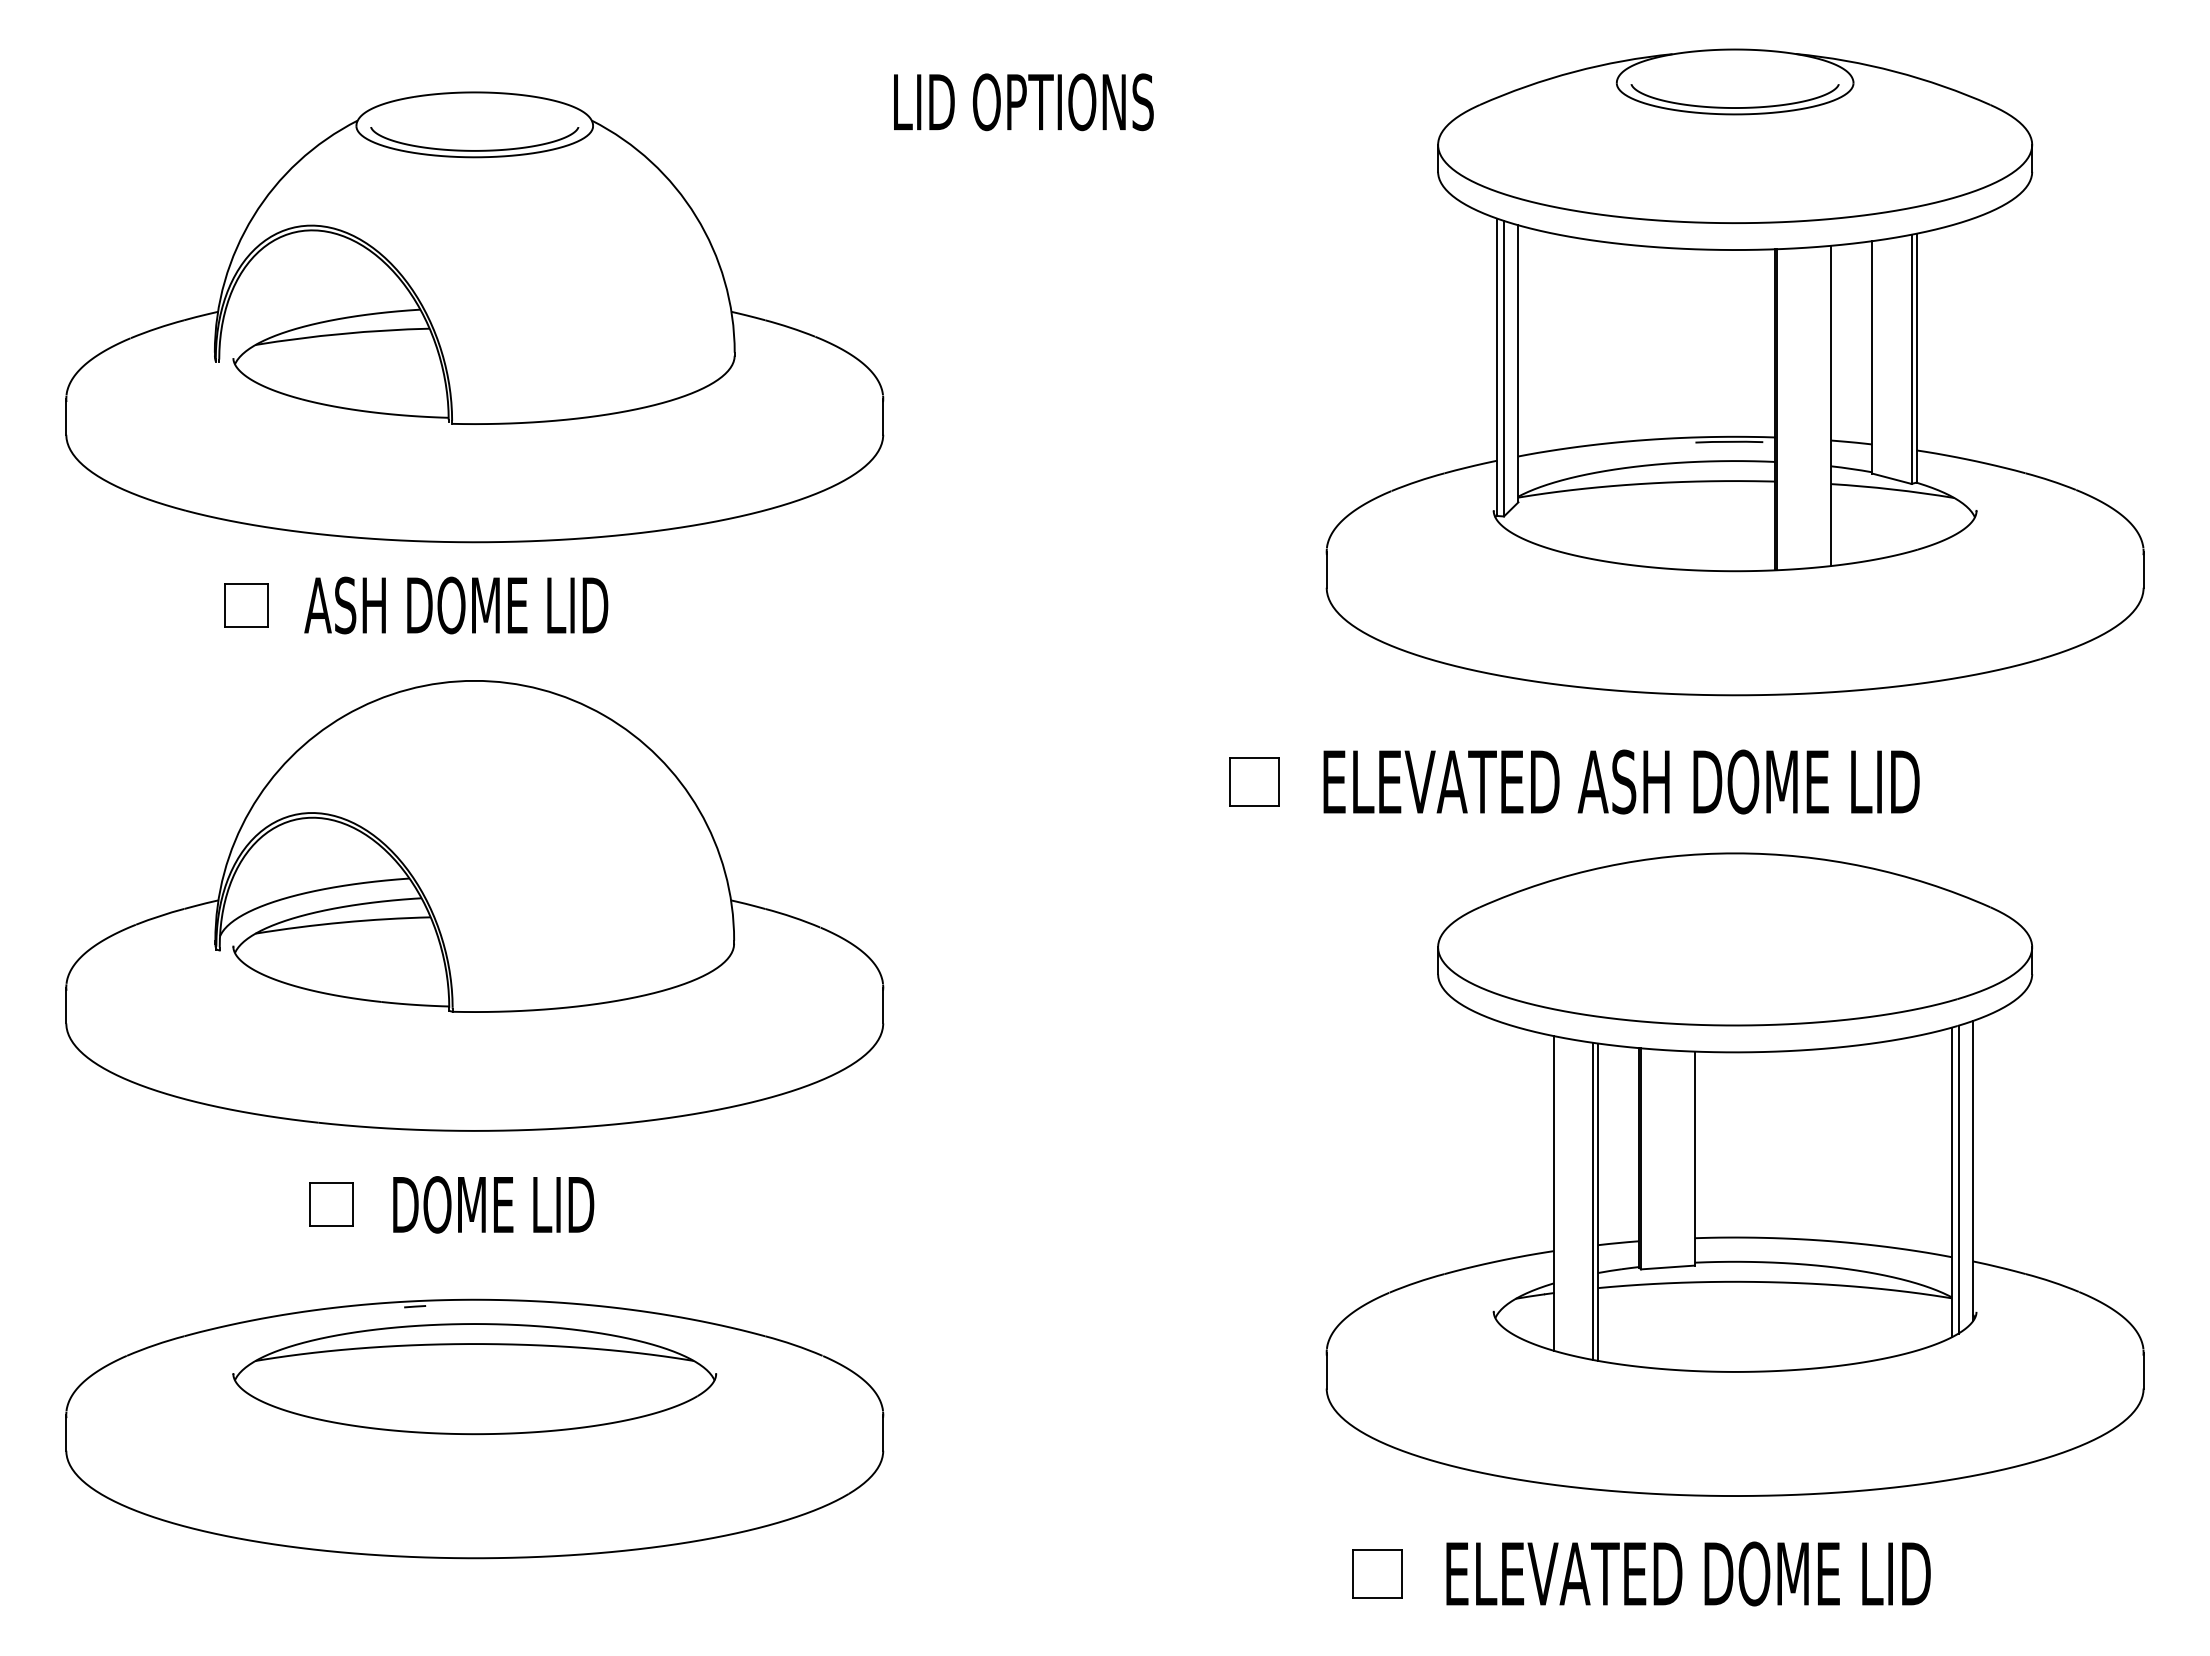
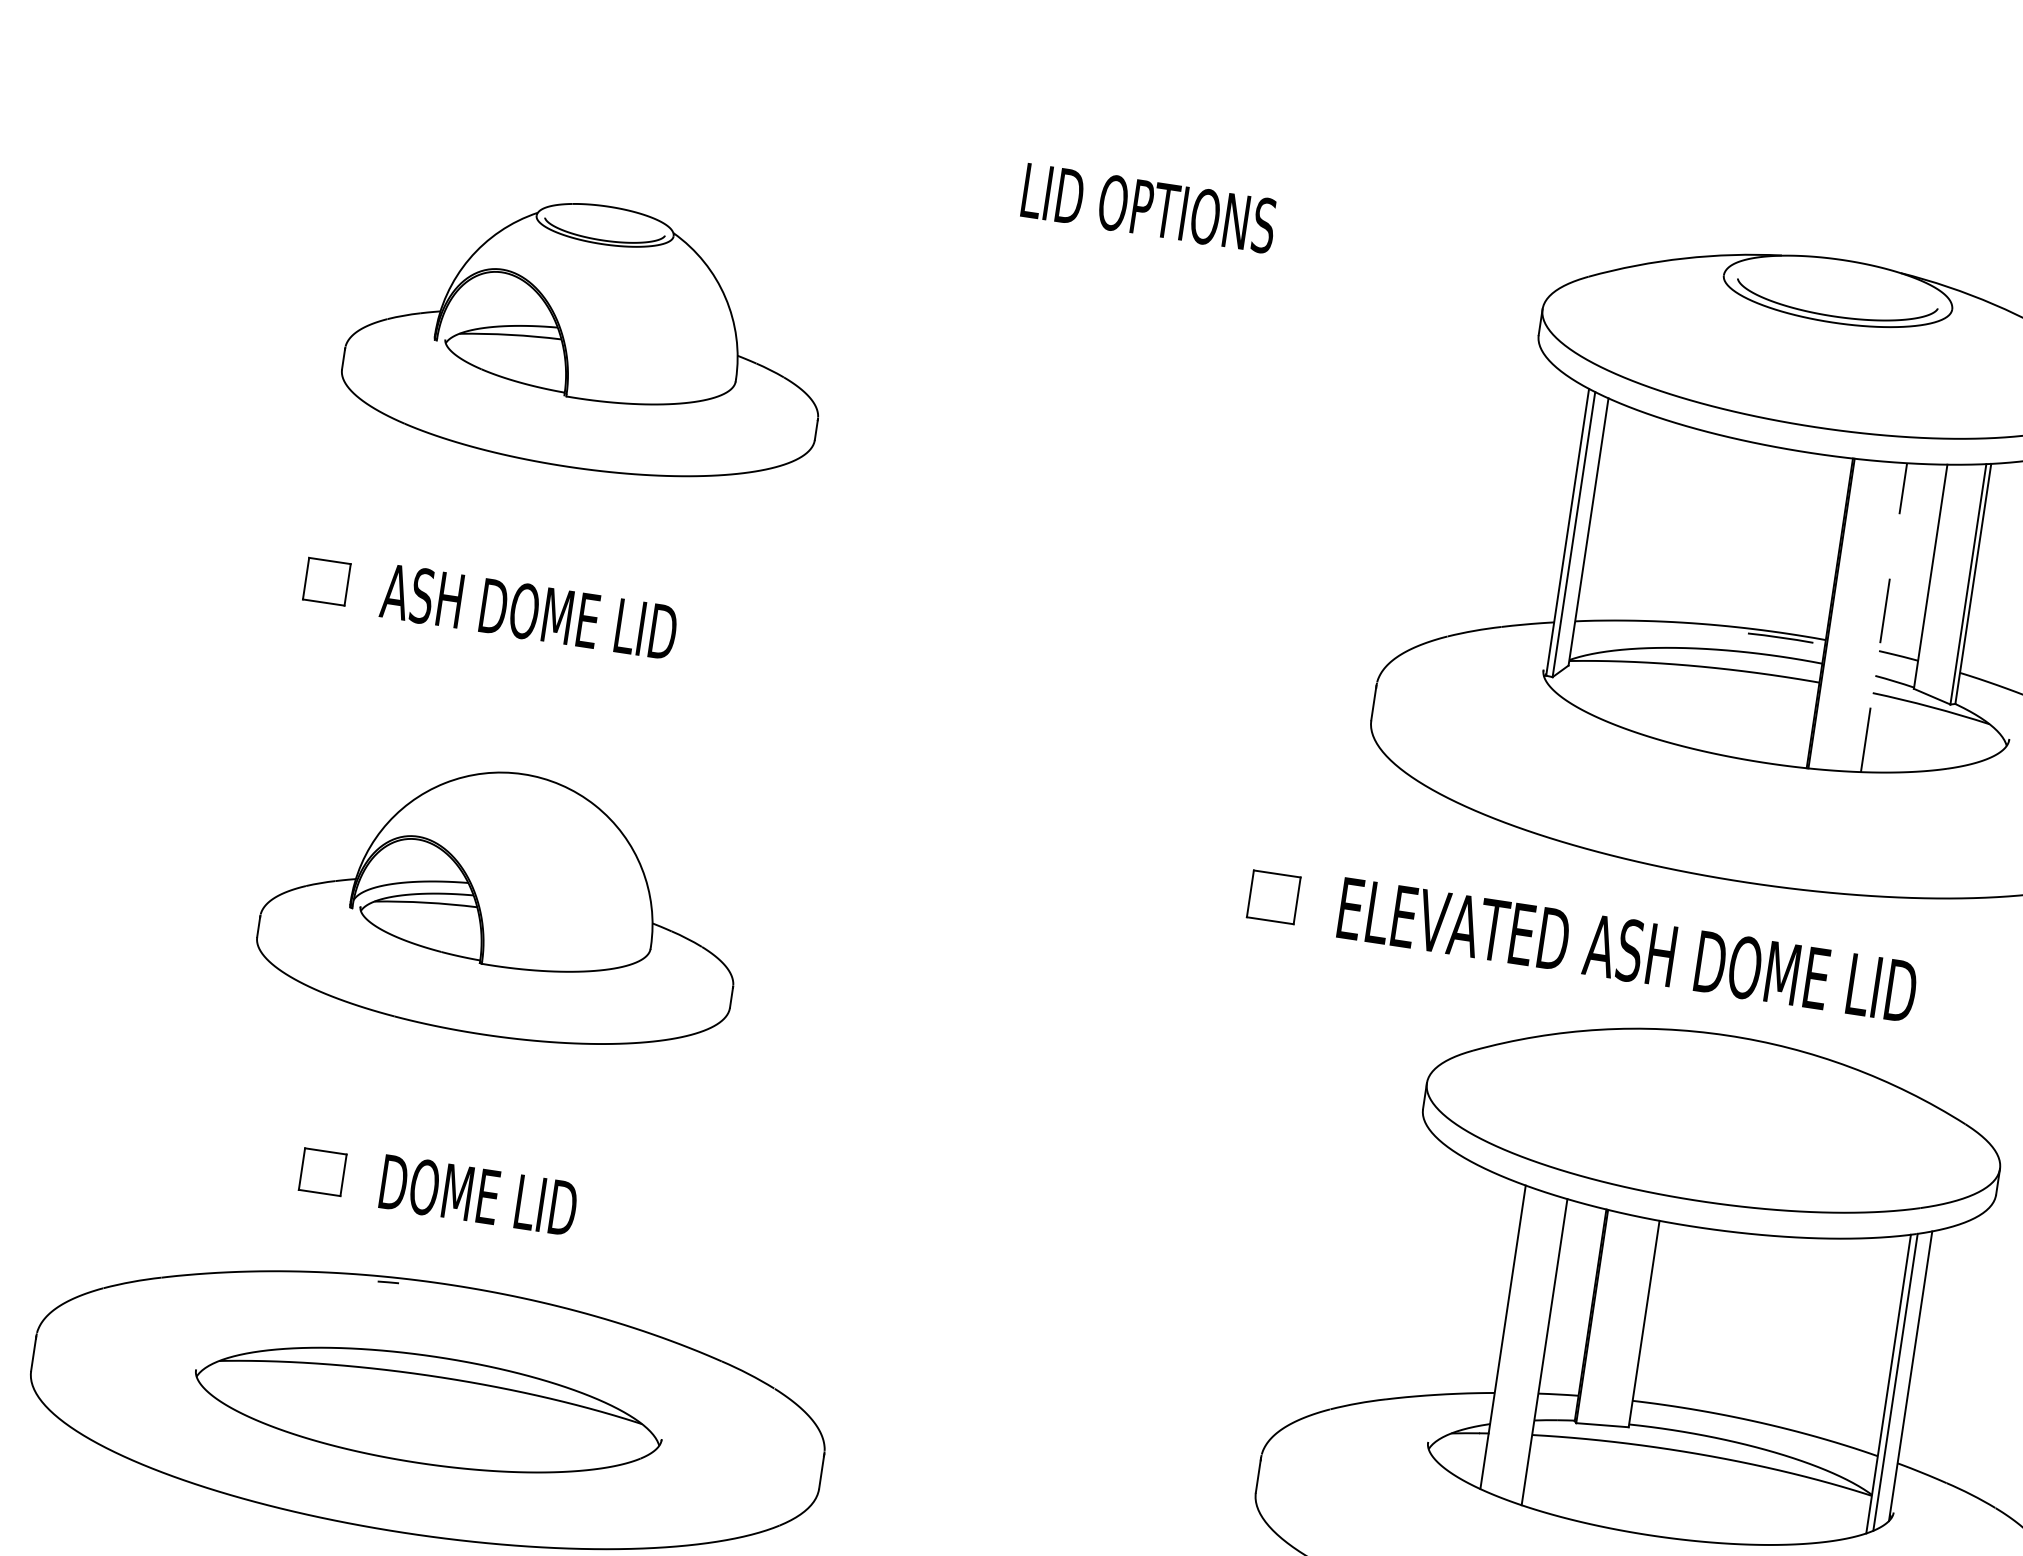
part: (474, 317) -> (588, 336), size x0.6
line: (1831, 405) -> (1884, 617), solid -> dashed
part: (474, 905) -> (503, 903), size x0.6
line: (1593, 1200) -> (1540, 1349), removed
part: (474, 1379) -> (427, 1410), moved

